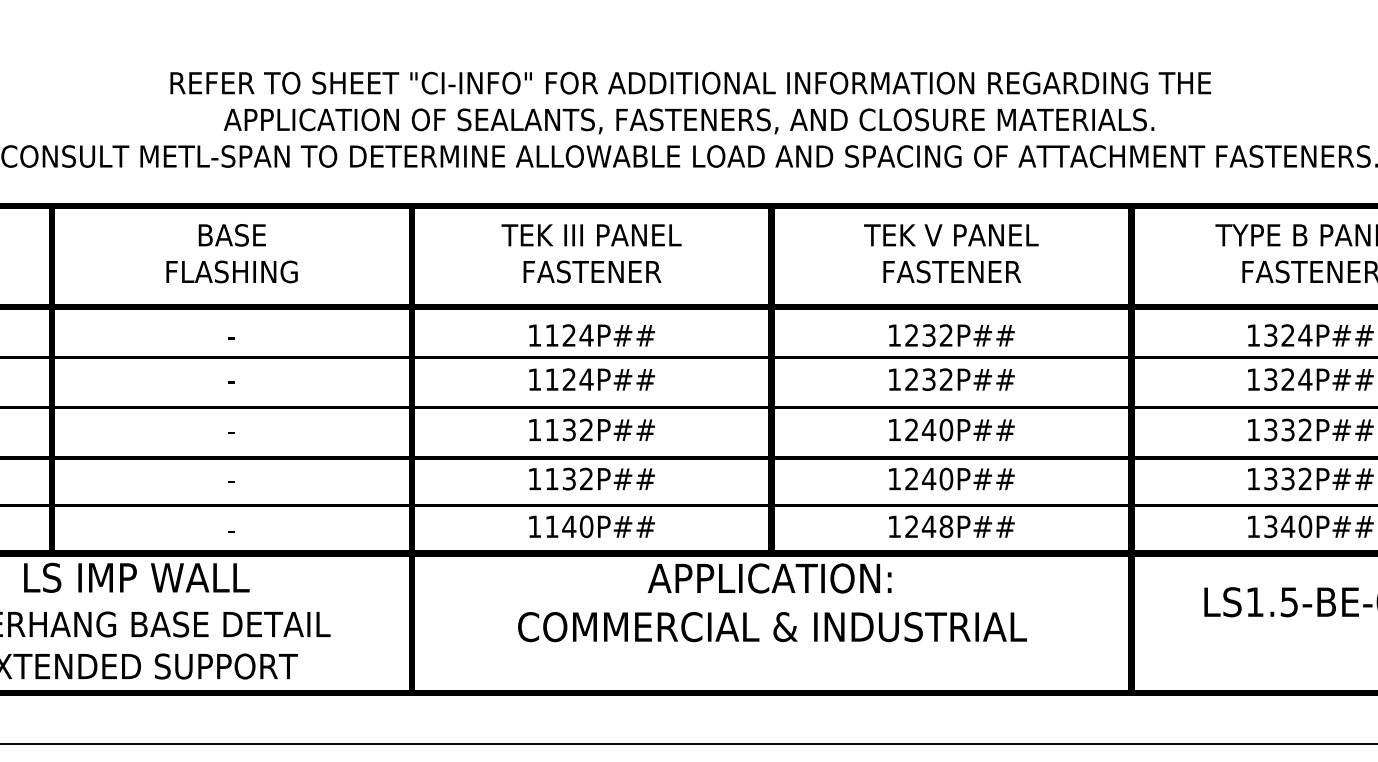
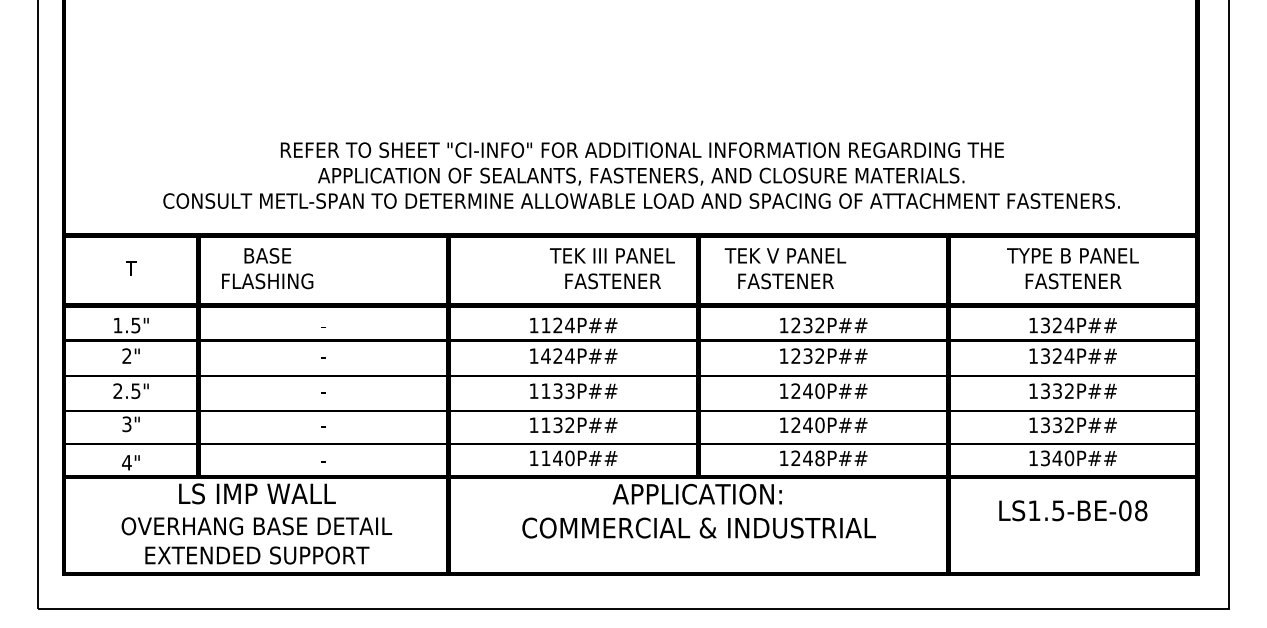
text: (231, 253) -> (267, 268), moved
text: (591, 253) -> (612, 268), moved
text: (951, 253) -> (785, 268), moved
text: (551, 378) -> (545, 355), 1124P## -> 1424P##
text: (585, 430) -> (569, 391), 1132P## -> 1133P##

